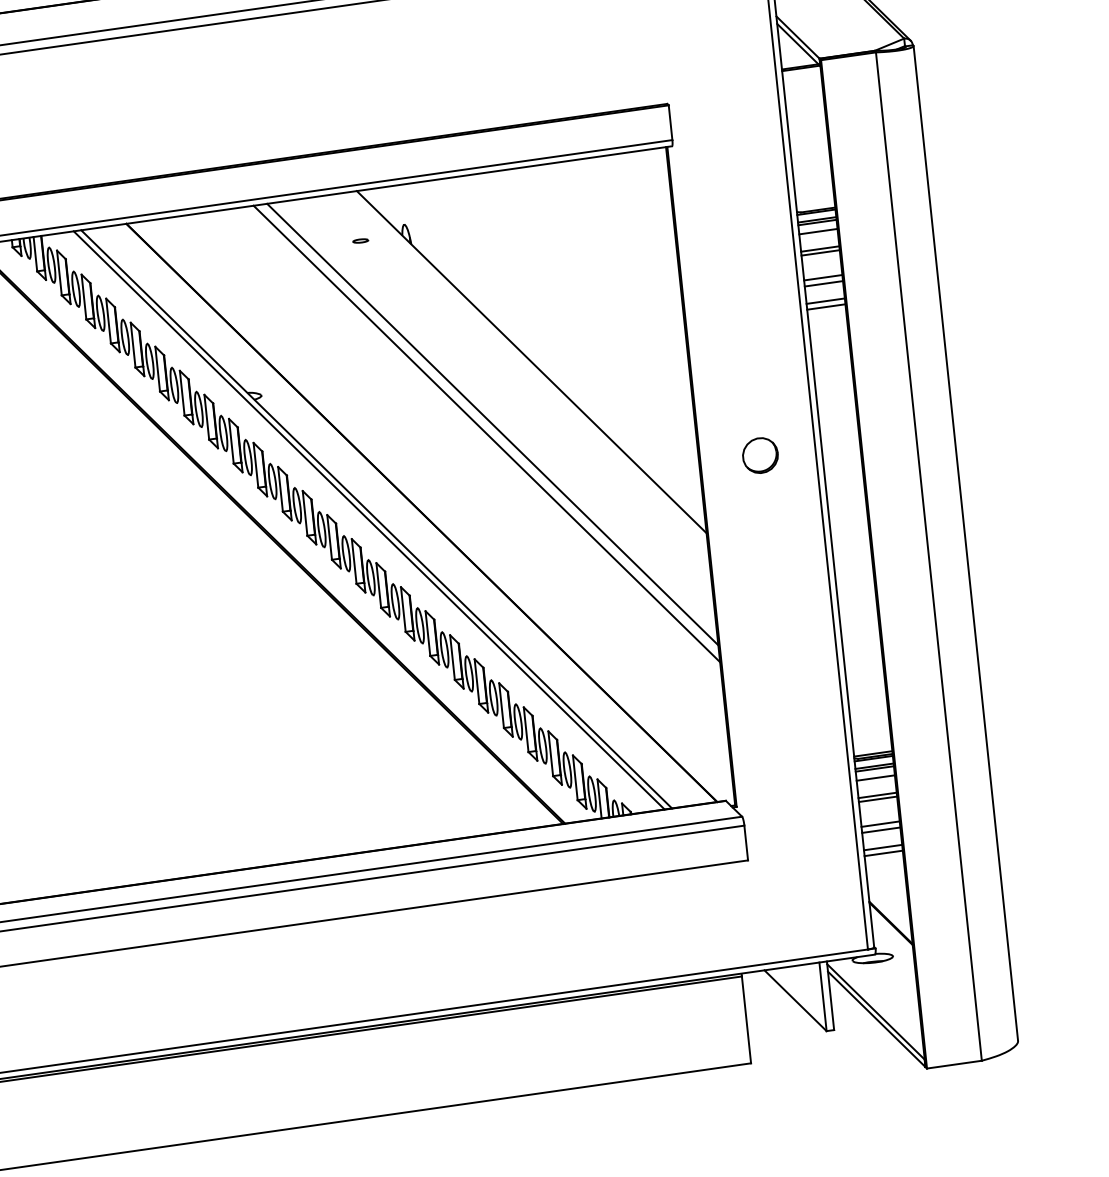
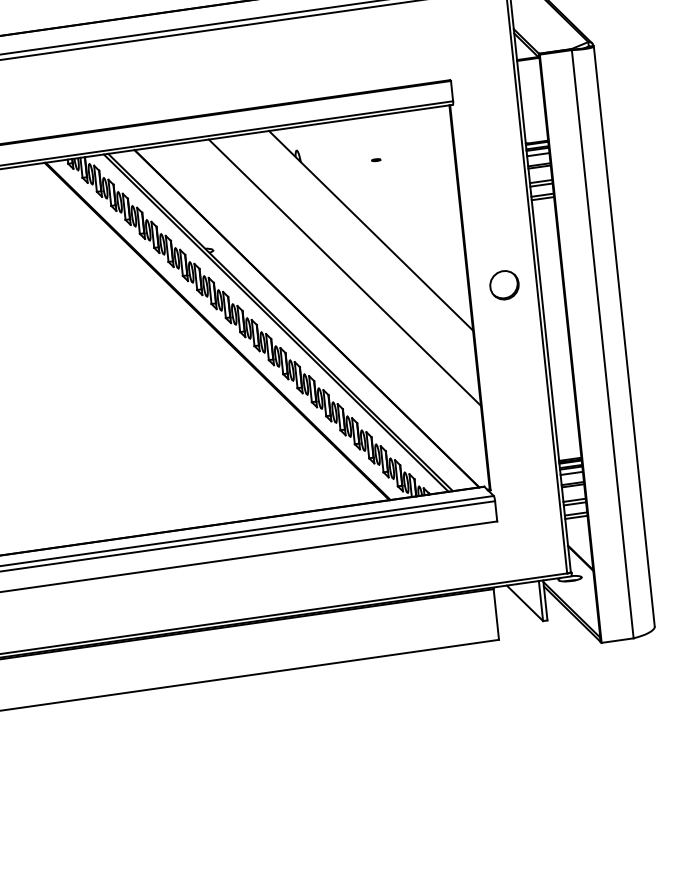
part: (361, 241) -> (376, 160), moved
line: (491, 423) -> (347, 266), removed
part: (760, 455) -> (504, 285), size x1.4

